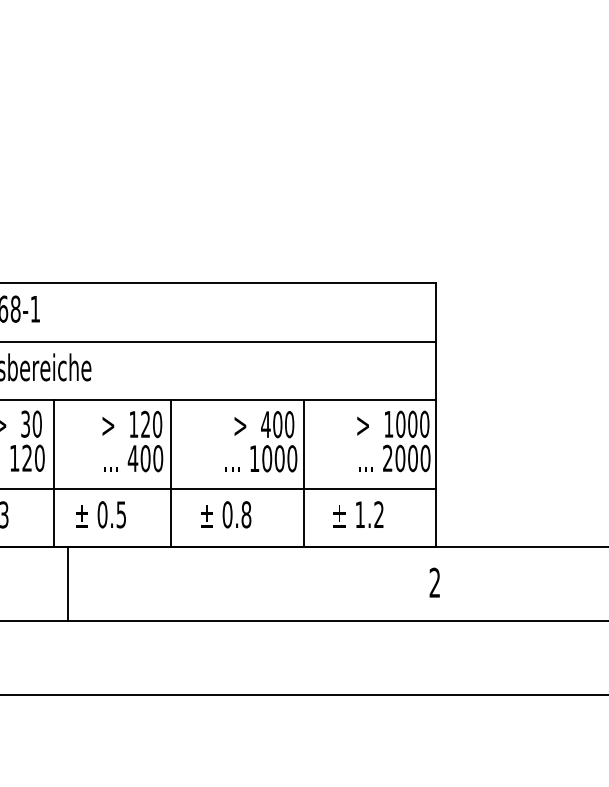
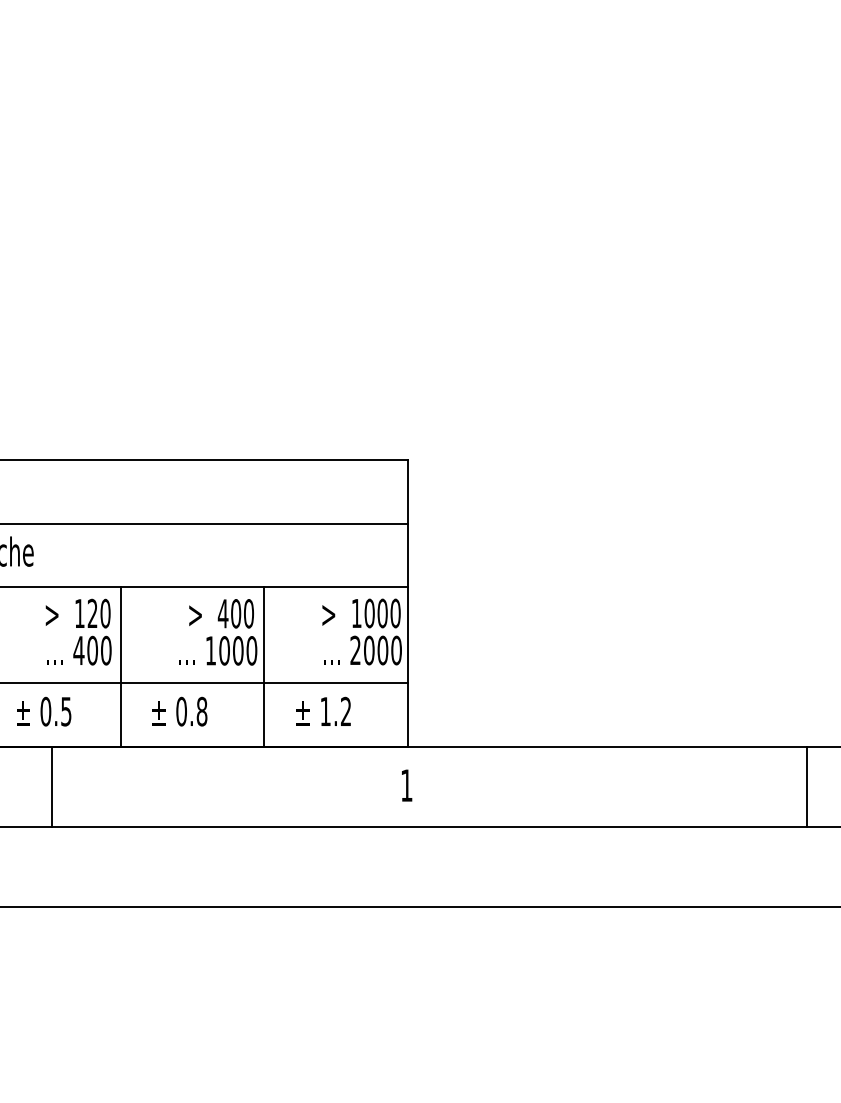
text: (434, 582) -> (406, 785), 2 -> 1
line: (68, 583) -> (51, 786), moved

